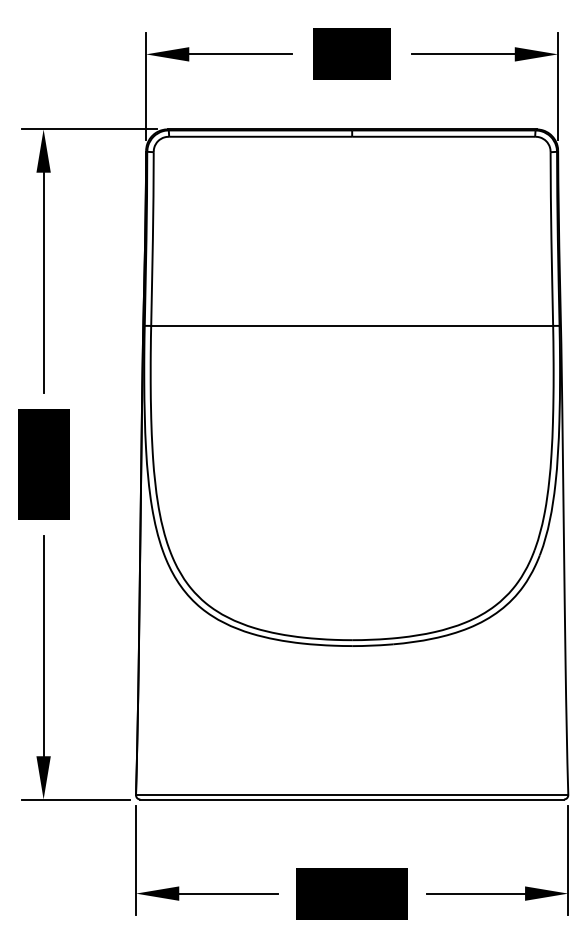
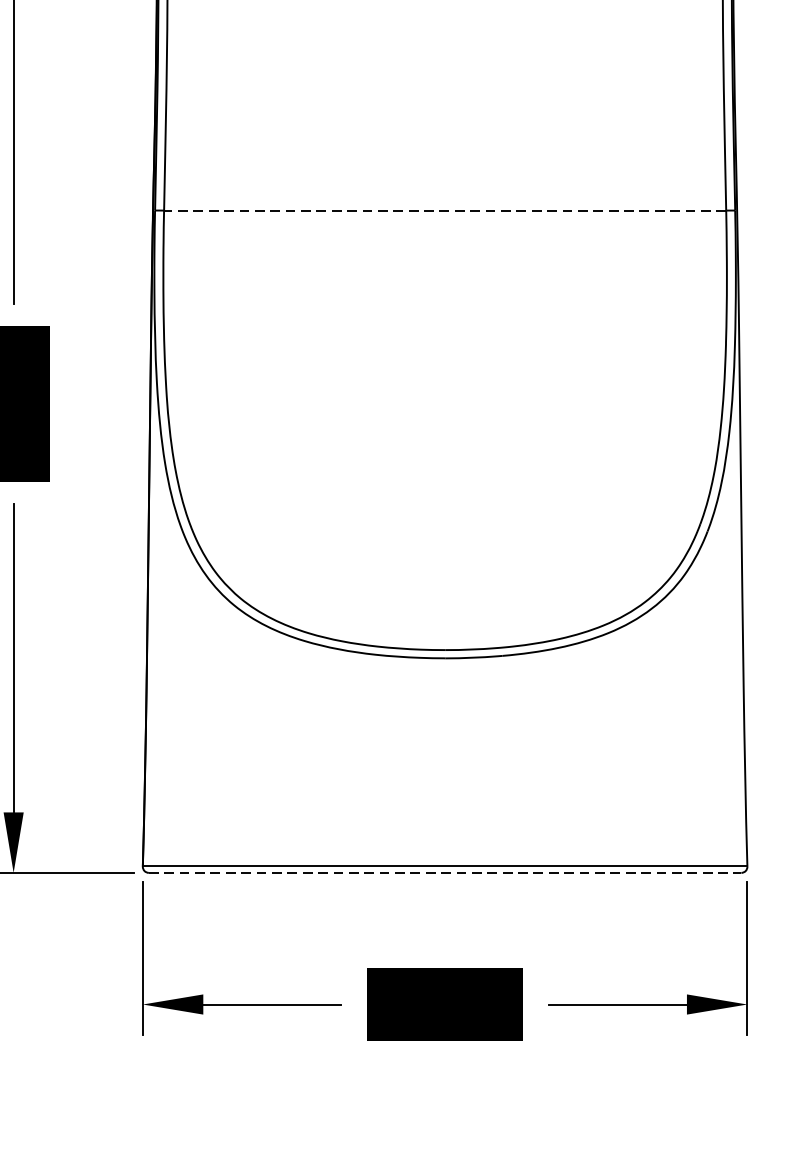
line: (352, 325) -> (445, 210), solid -> dashed
line: (352, 799) -> (445, 872), solid -> dashed

